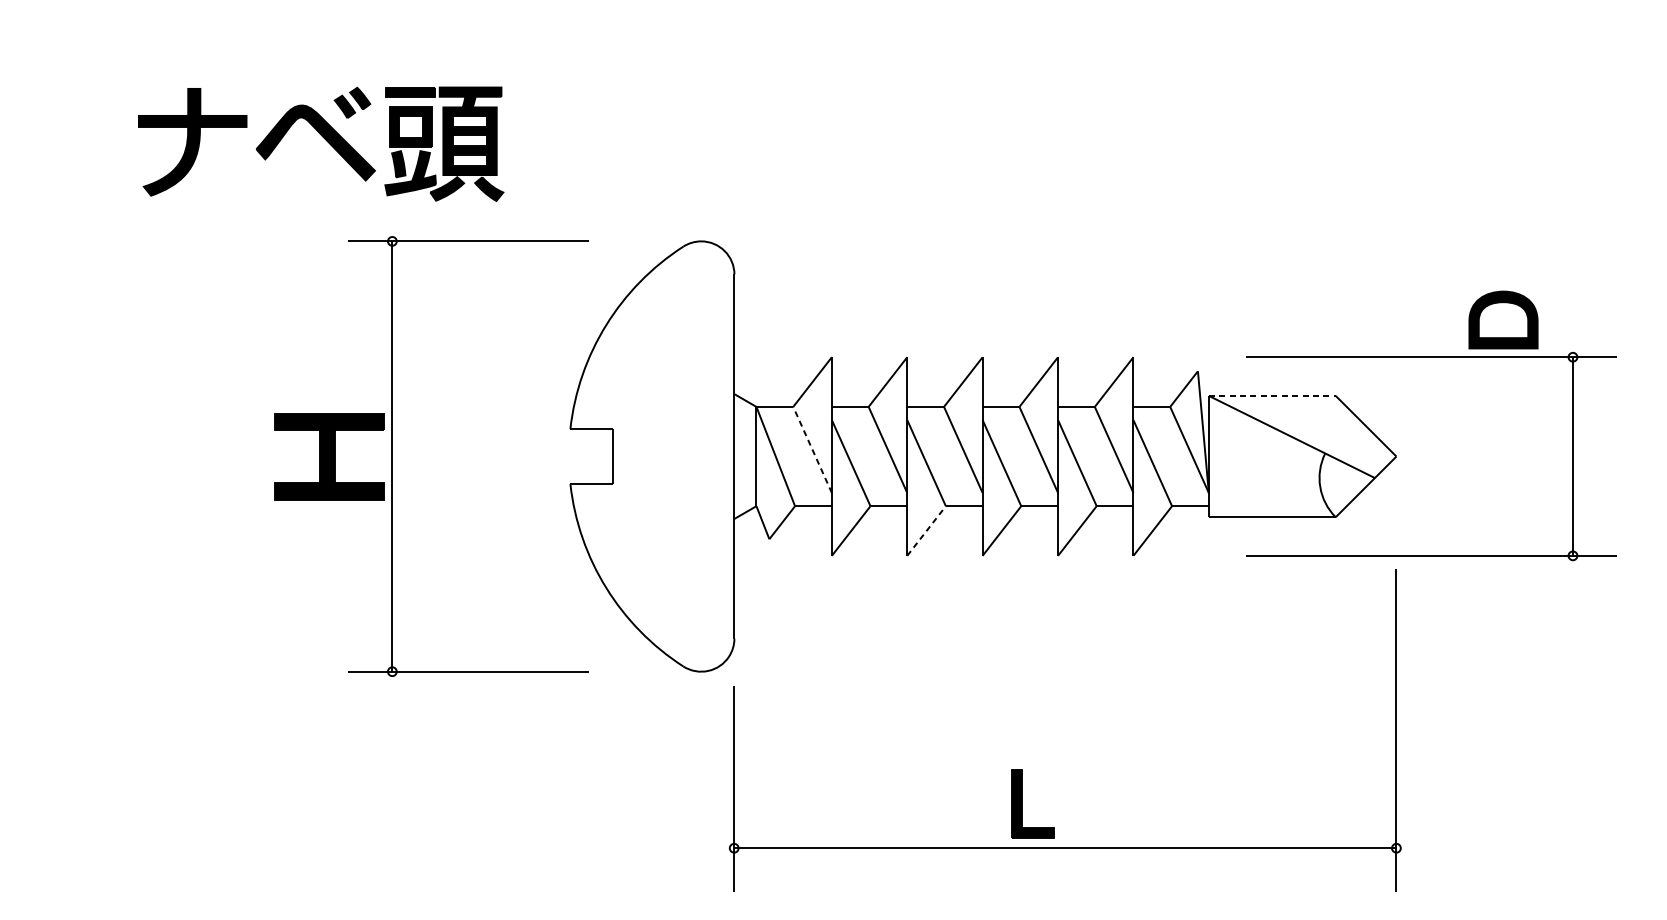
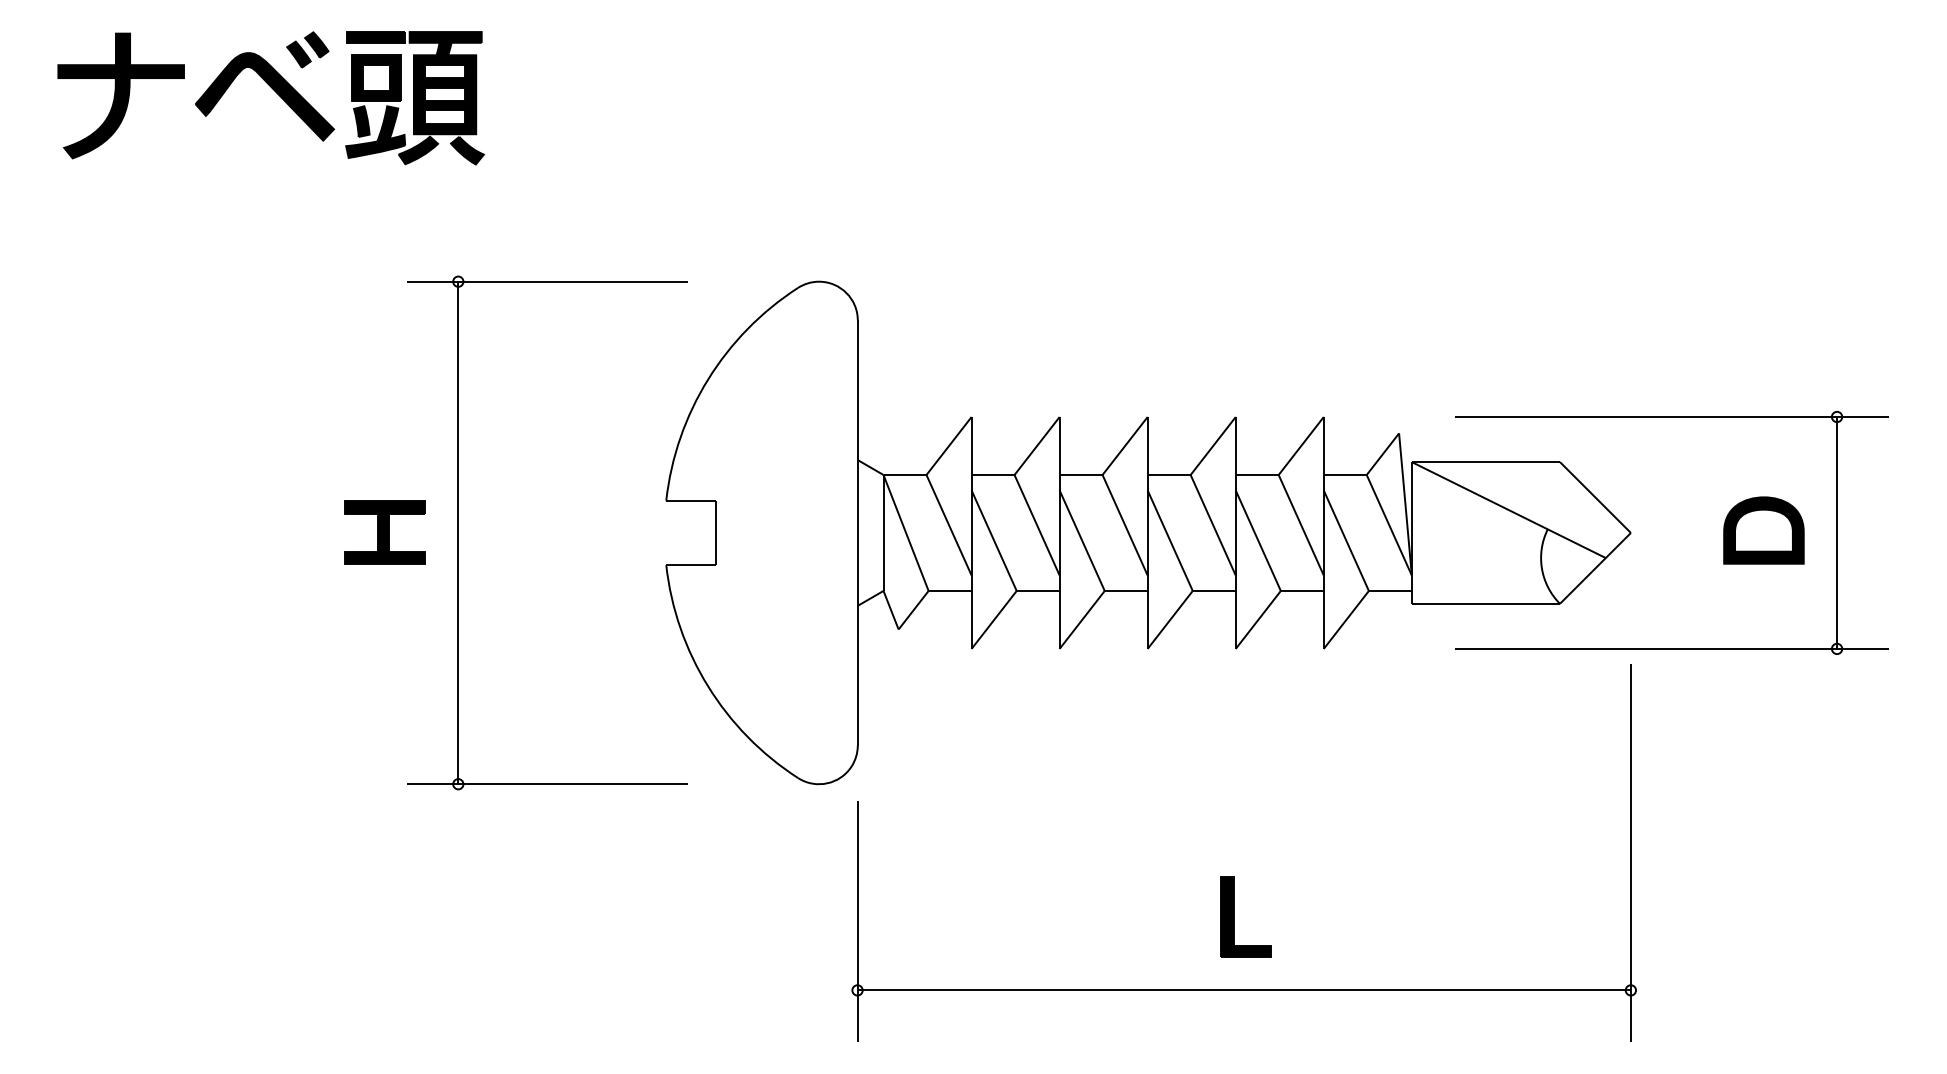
part: (325, 140) -> (276, 93), moved
part: (1503, 319) -> (1763, 530), moved
line: (1272, 396) -> (1486, 462), dashed -> solid
line: (812, 449) -> (948, 524), dashed -> solid
part: (329, 456) -> (384, 532), size x0.62
line: (926, 530) -> (1082, 619), dashed -> solid
part: (1022, 802) -> (1234, 916), moved

